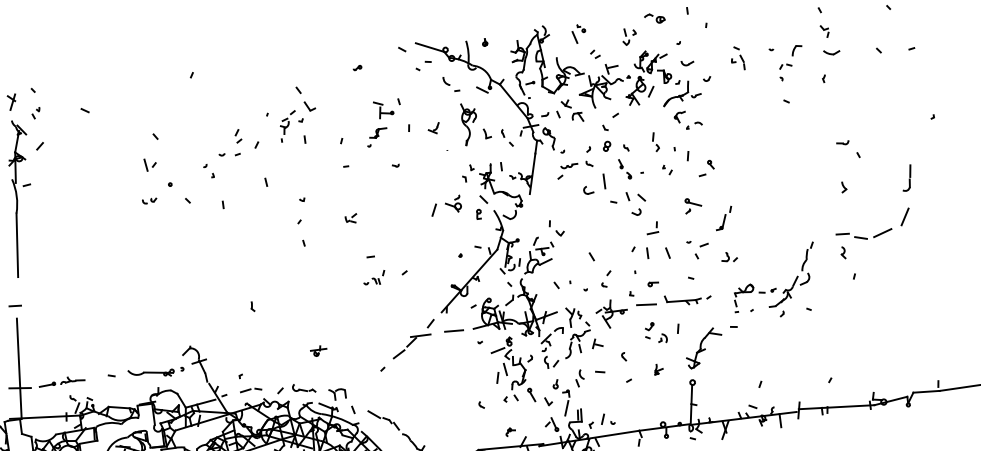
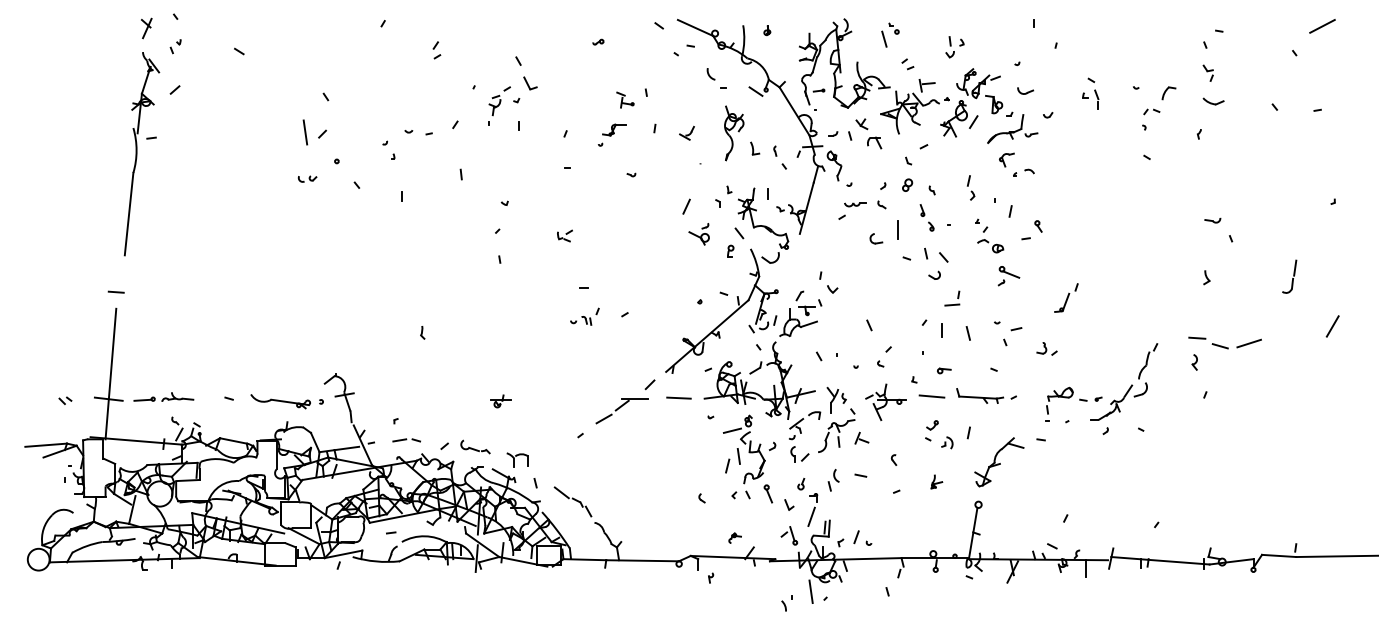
part: (654, 18) -> (990, 246), moved
part: (383, 108) -> (625, 99), size x0.7
part: (238, 136) -> (436, 50), moved
part: (150, 164) -> (314, 131), size x1.6
line: (434, 210) -> (686, 206), moved
line: (904, 217) -> (1332, 326), moved
part: (723, 218) -> (1066, 297), moved

